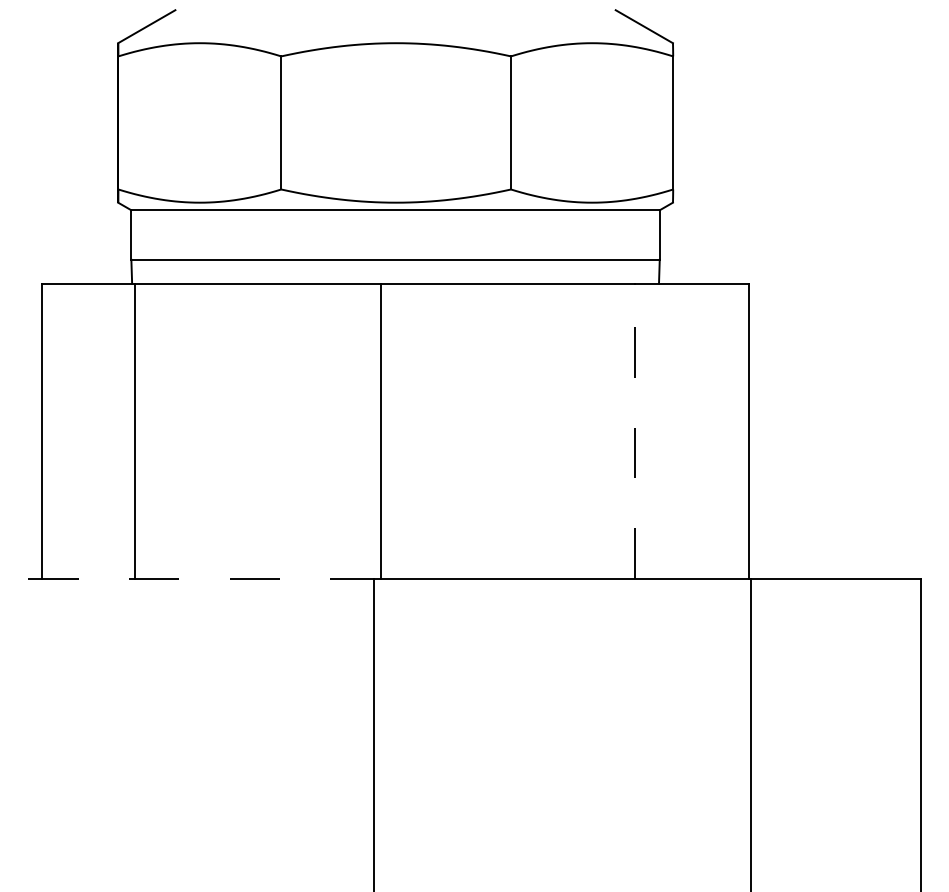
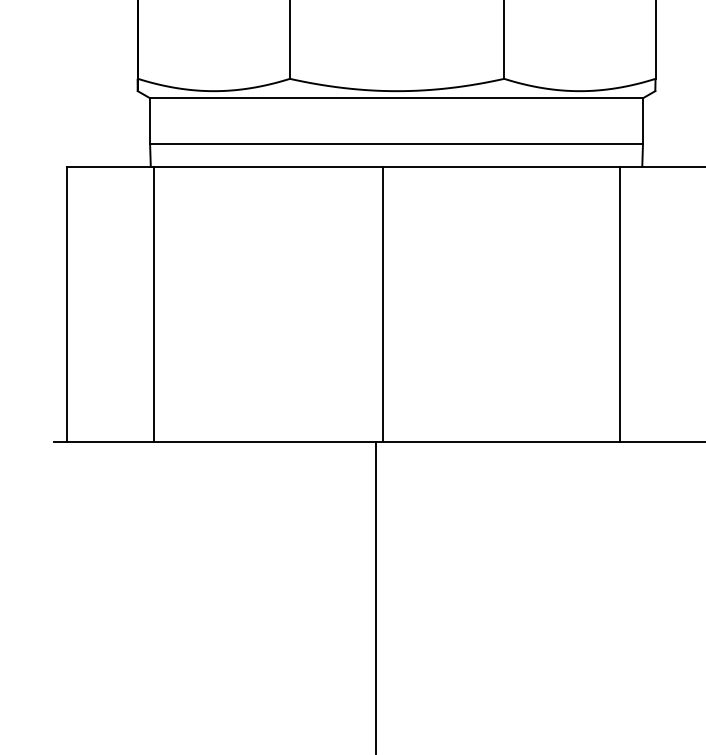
line: (635, 431) -> (620, 304), dashed -> solid
line: (201, 578) -> (215, 441), dashed -> solid

